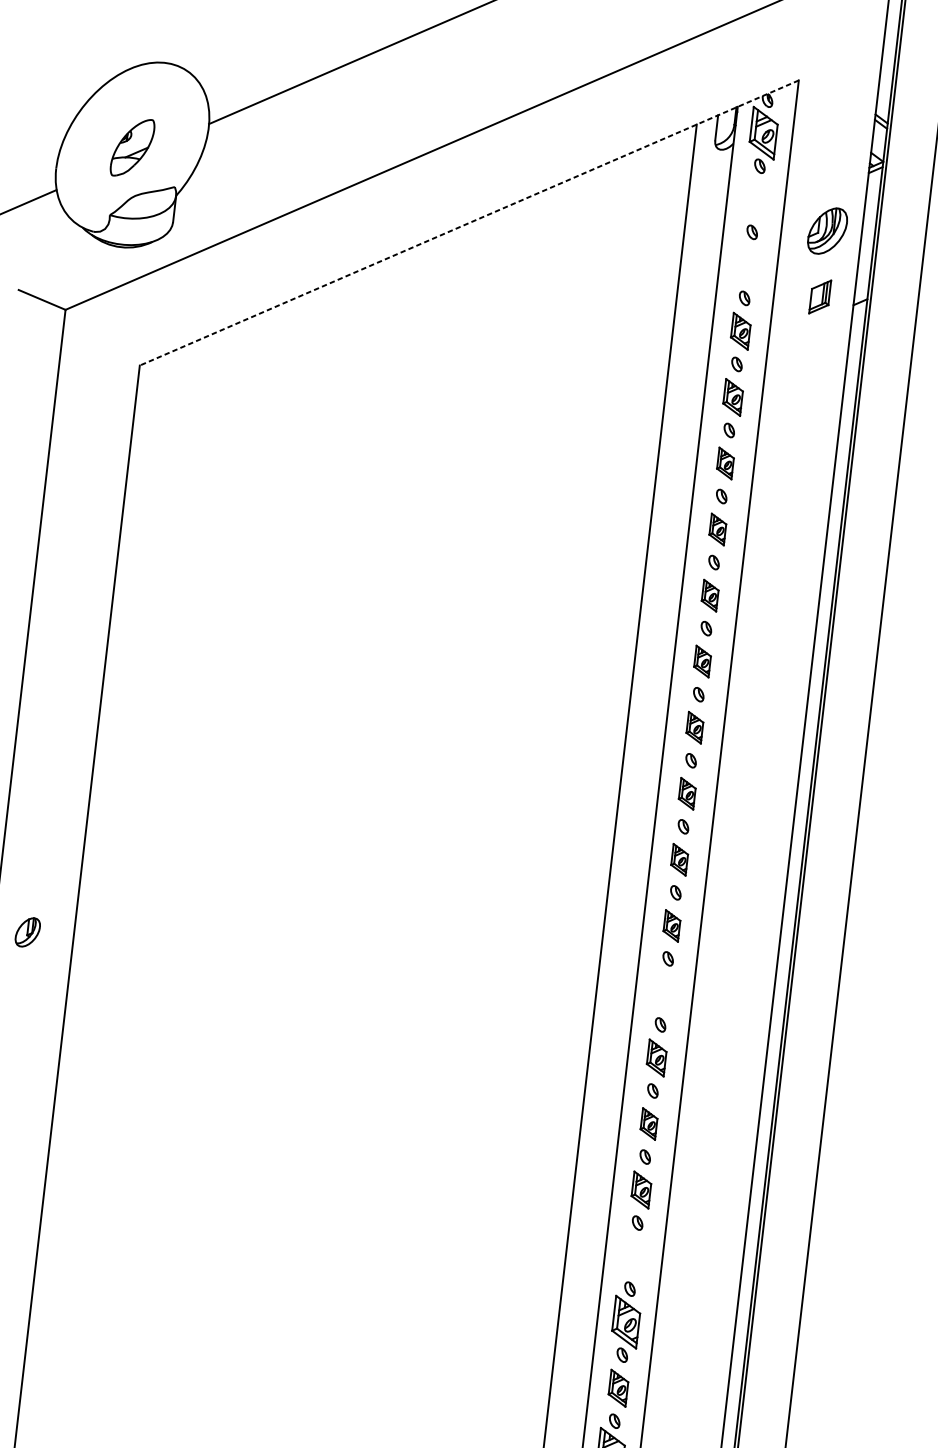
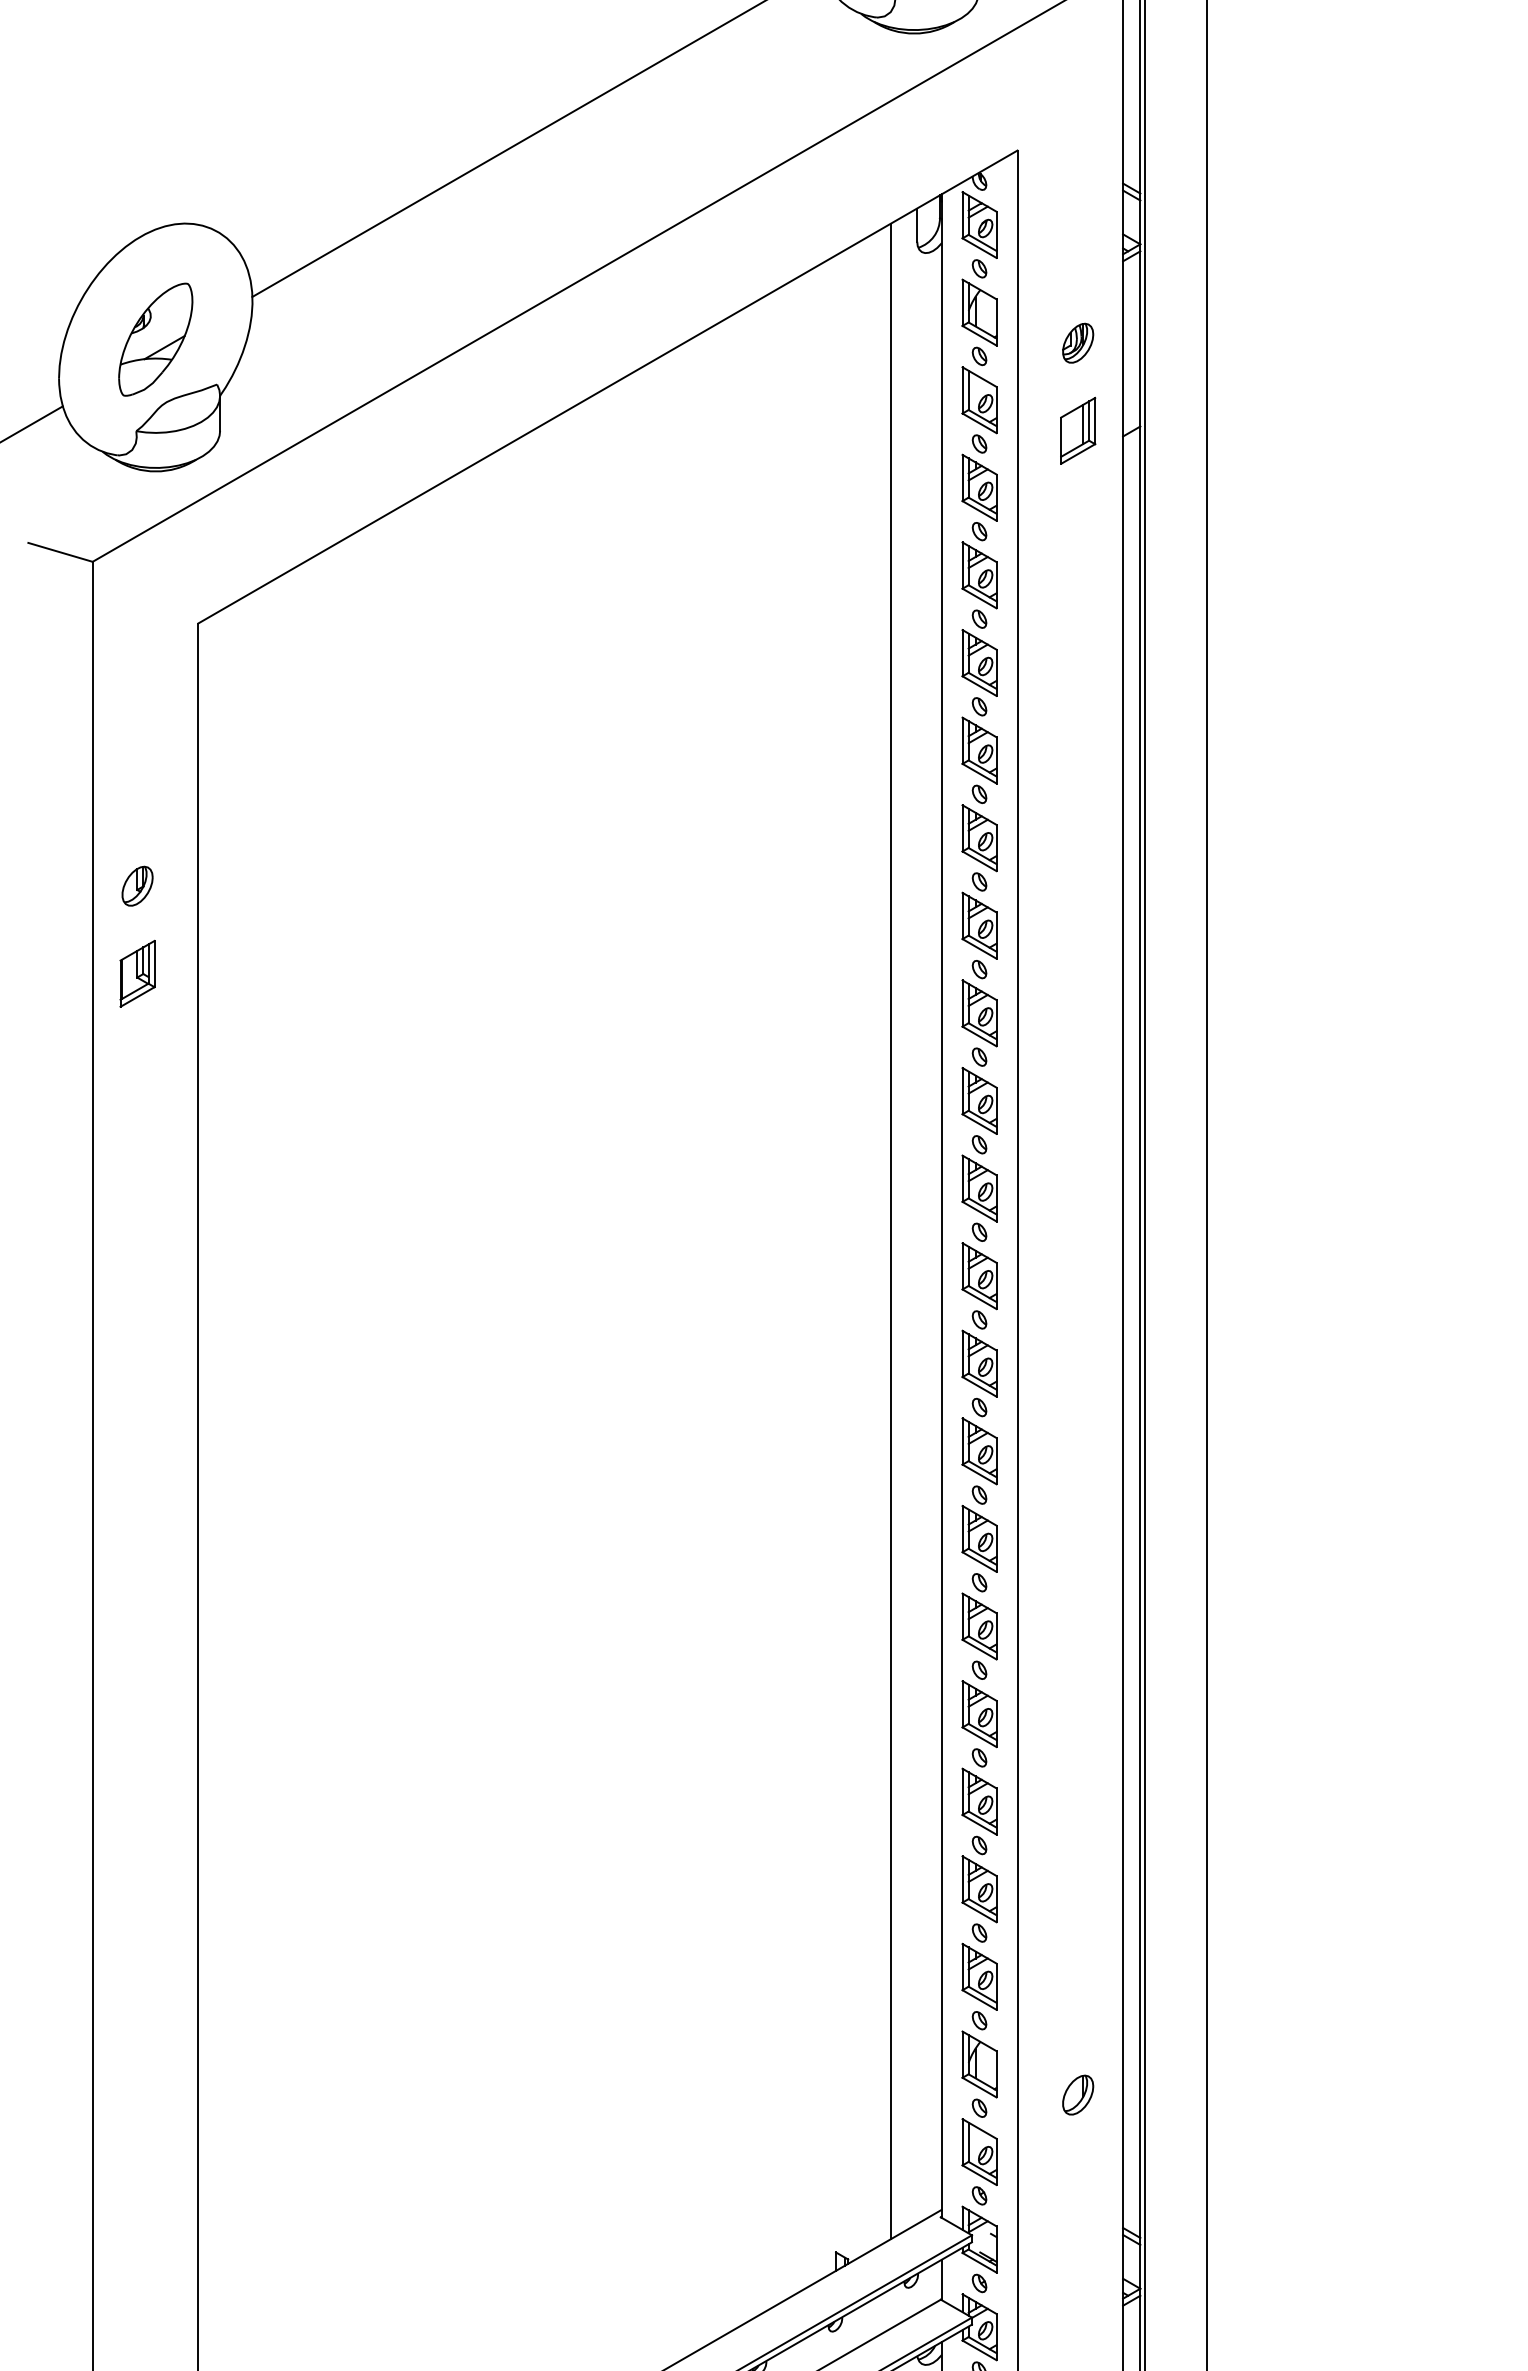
part: (132, 147) -> (155, 339), size x1.43
part: (756, 199) -> (979, 312), added
line: (468, 223) -> (607, 387), dashed -> solid
part: (828, 230) -> (1078, 342), size x0.62
part: (748, 265) -> (979, 400), added
part: (820, 296) -> (1078, 430), size x1.43
part: (740, 331) -> (979, 487), size x1.43
part: (733, 397) -> (979, 575), size x1.43
part: (725, 463) -> (979, 662), size x1.67
part: (717, 529) -> (979, 750), size x1.67
part: (710, 595) -> (979, 838), size x1.67
part: (63, 624) -> (137, 973), added
part: (702, 661) -> (979, 925), size x1.67
part: (694, 727) -> (979, 1013), size x1.67
part: (687, 793) -> (979, 1100), size x1.67
part: (679, 859) -> (979, 1188), size x1.67
part: (671, 926) -> (979, 1276), size x1.67
part: (27, 931) -> (137, 885), moved
part: (664, 991) -> (979, 1363), added
part: (656, 1058) -> (979, 1451), size x1.43
part: (649, 1123) -> (979, 1538), size x1.67
part: (641, 1190) -> (979, 1626), size x1.43
part: (633, 1256) -> (979, 1714), added
part: (618, 1388) -> (979, 1889), size x1.43

